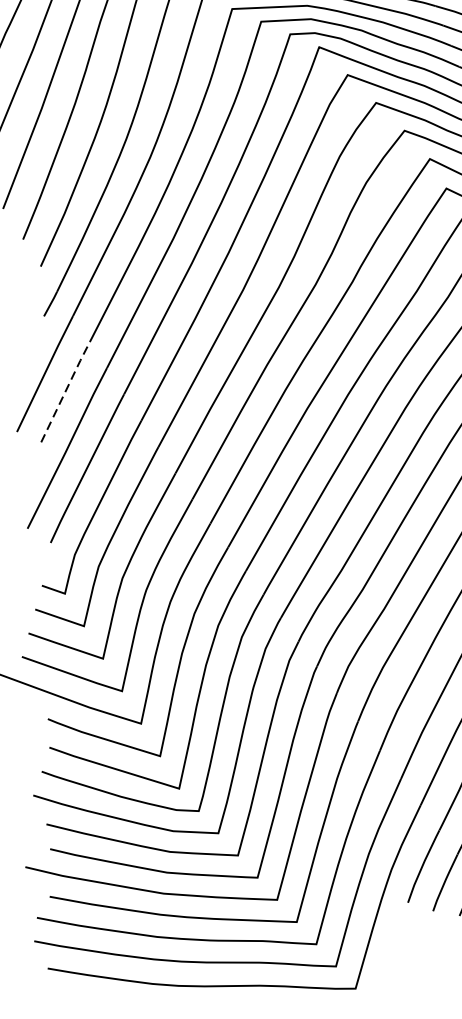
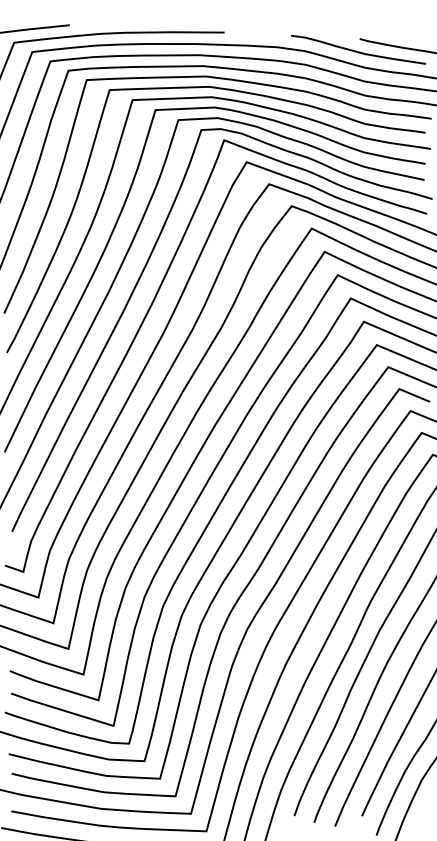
line: (65, 391) -> (23, 412), dashed -> solid

